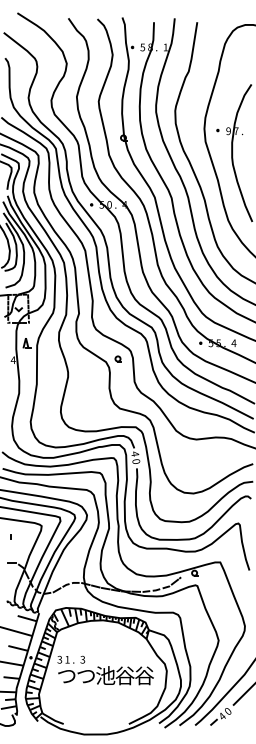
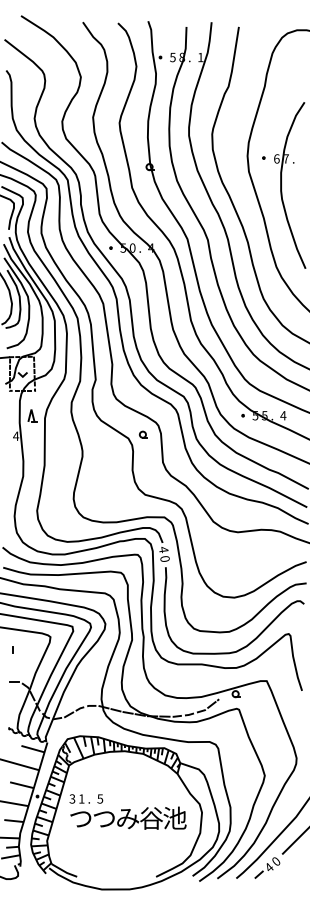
text: (228, 130) -> (276, 158), 9 -> 6
text: (82, 659) -> (100, 798), 3 -> 5
text: (105, 675) -> (127, 817), 池 -> み
text: (144, 675) -> (174, 817), 谷 -> 池

